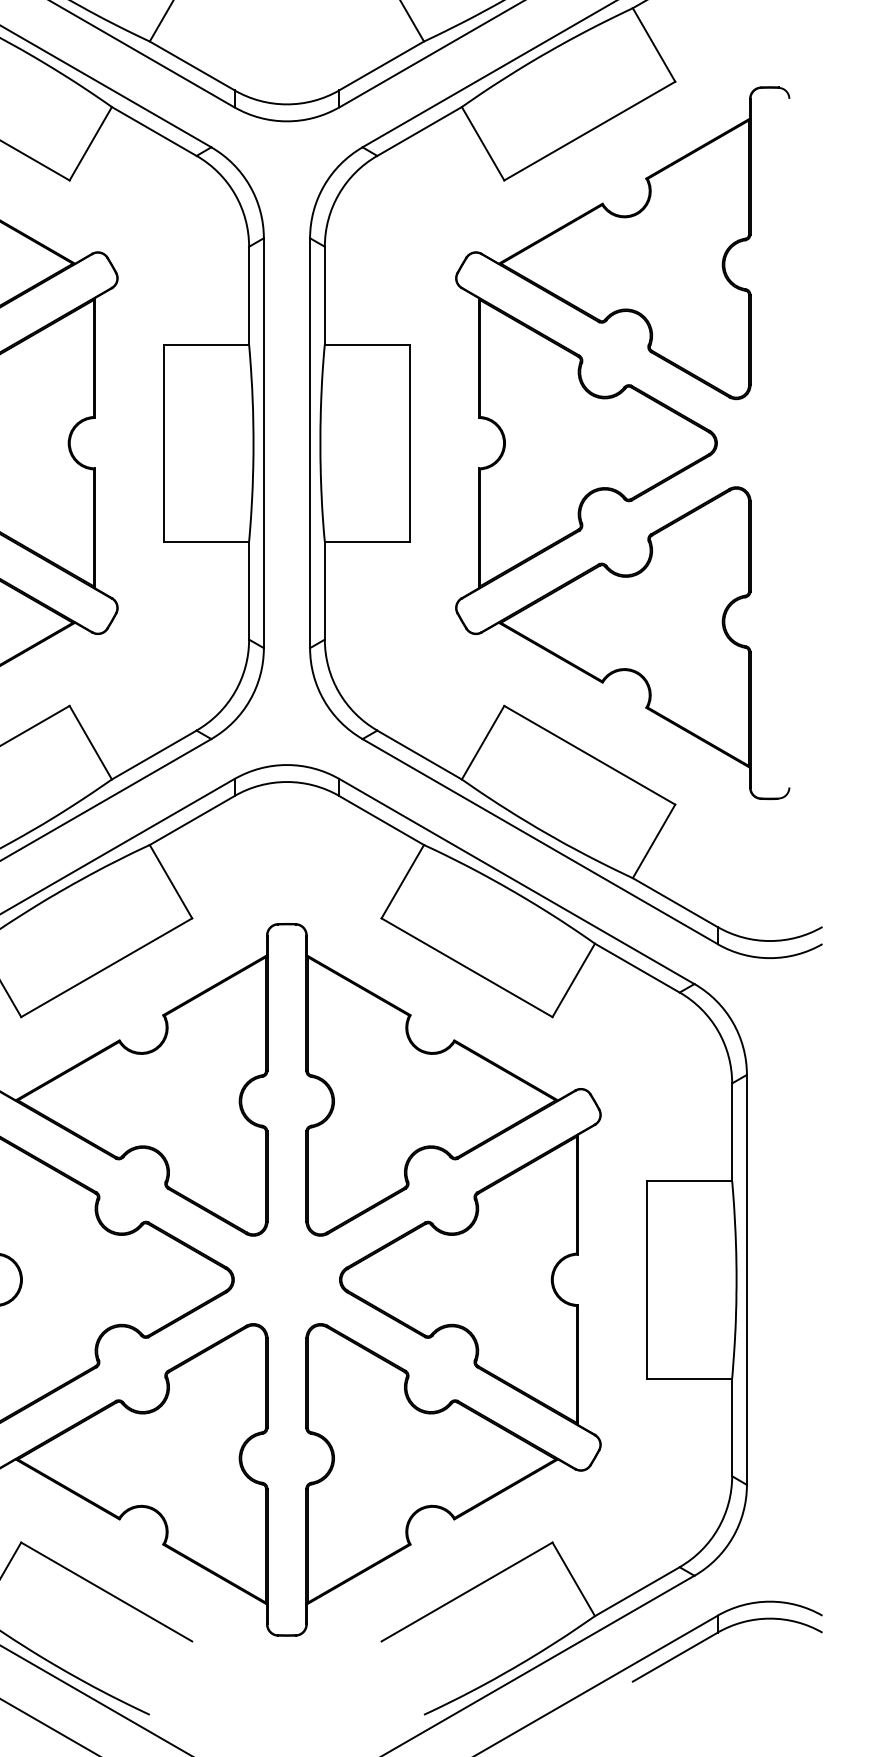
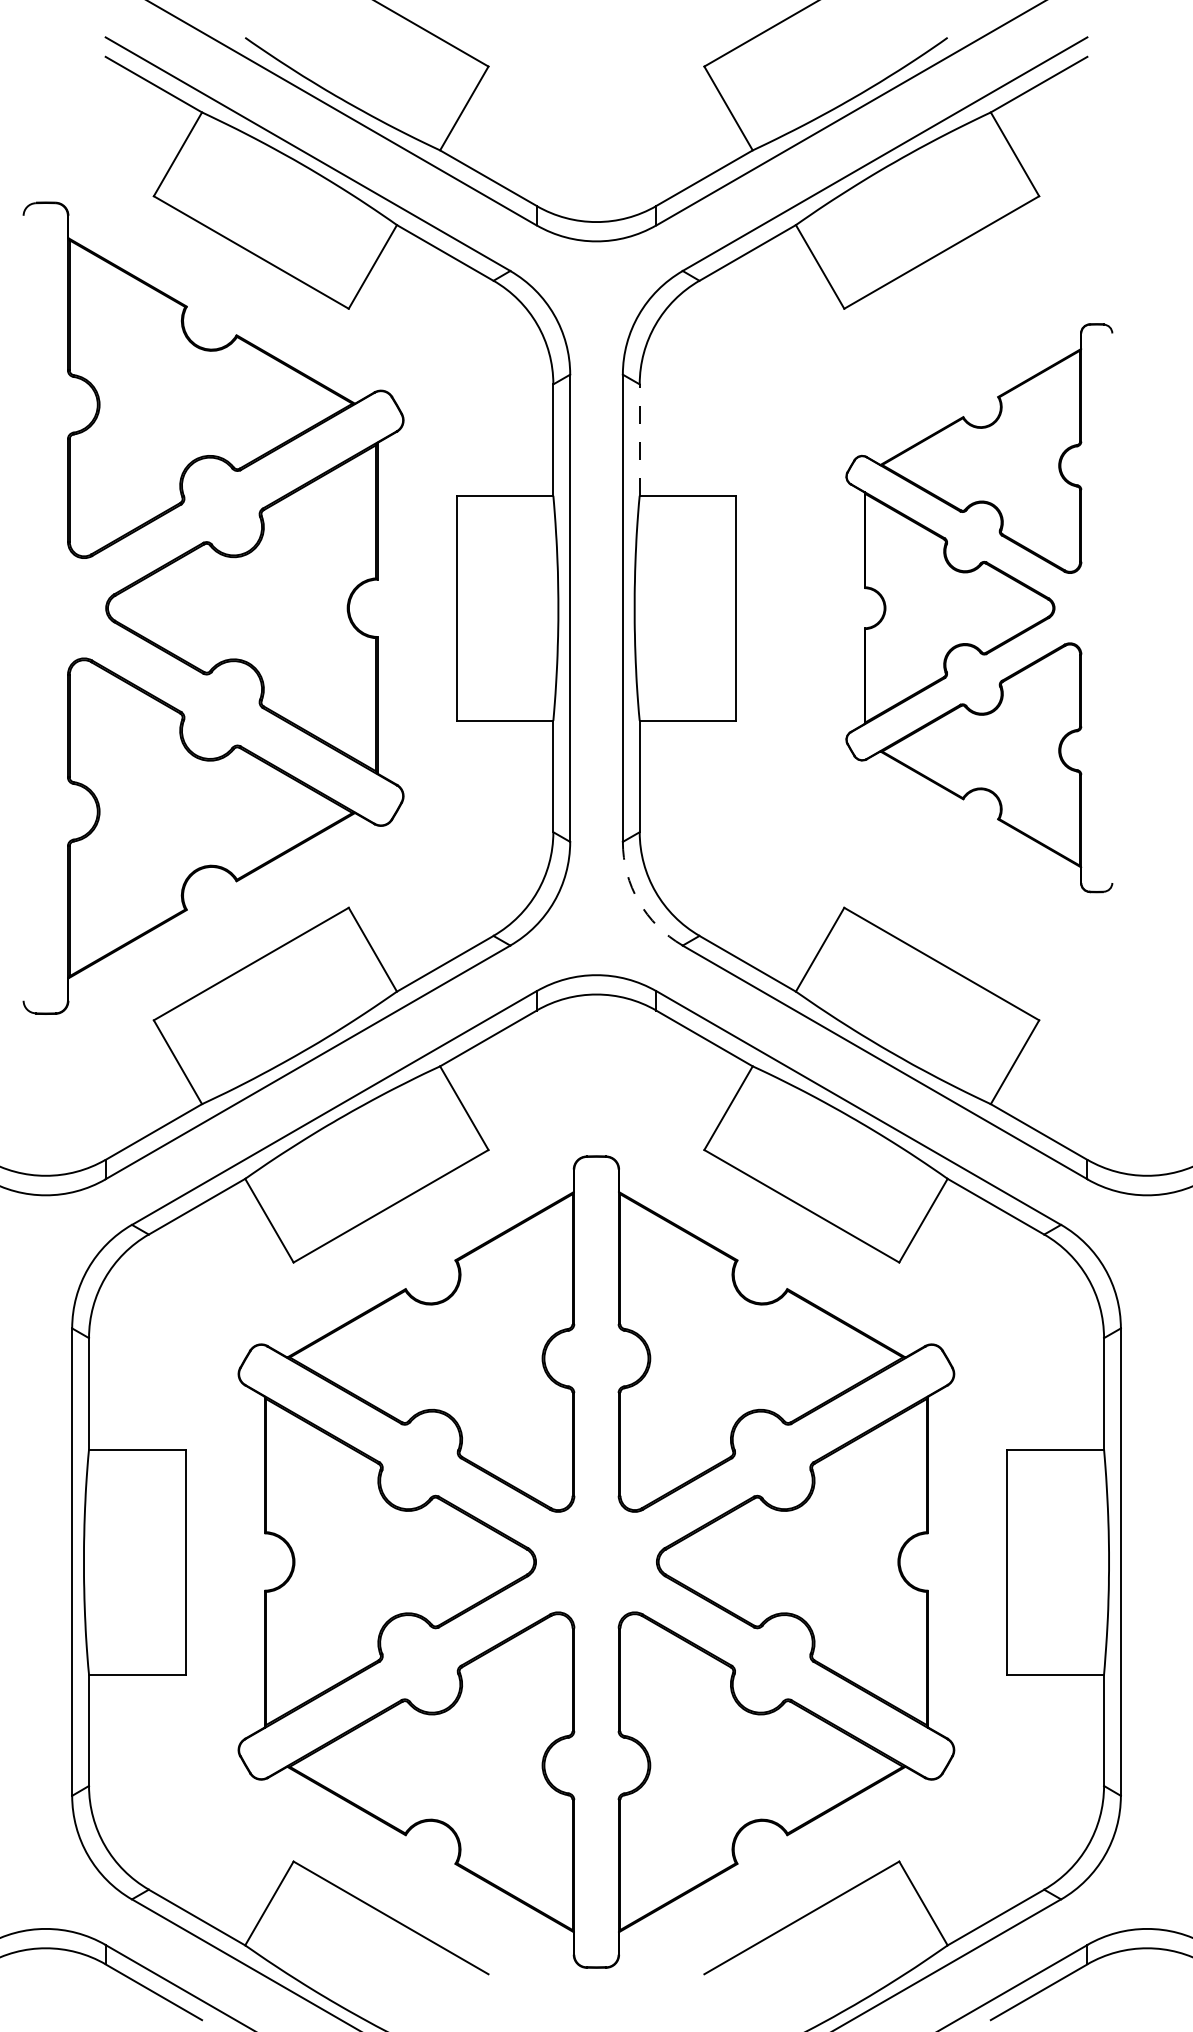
line: (324, 296) -> (639, 440), solid -> dashed
part: (622, 442) -> (979, 607), size x0.7
arc: (323, 700) -> (638, 901), solid -> dashed

